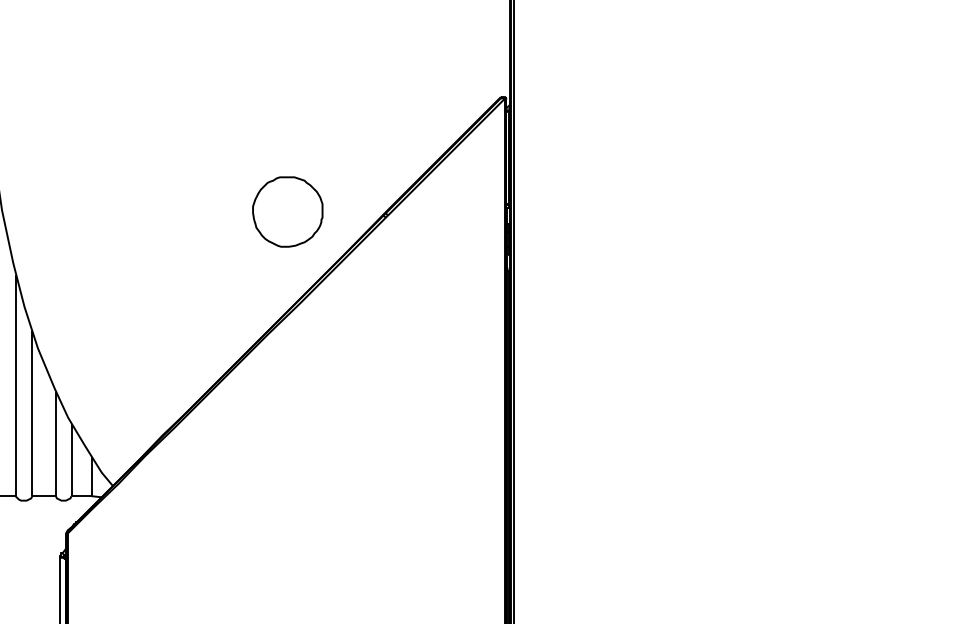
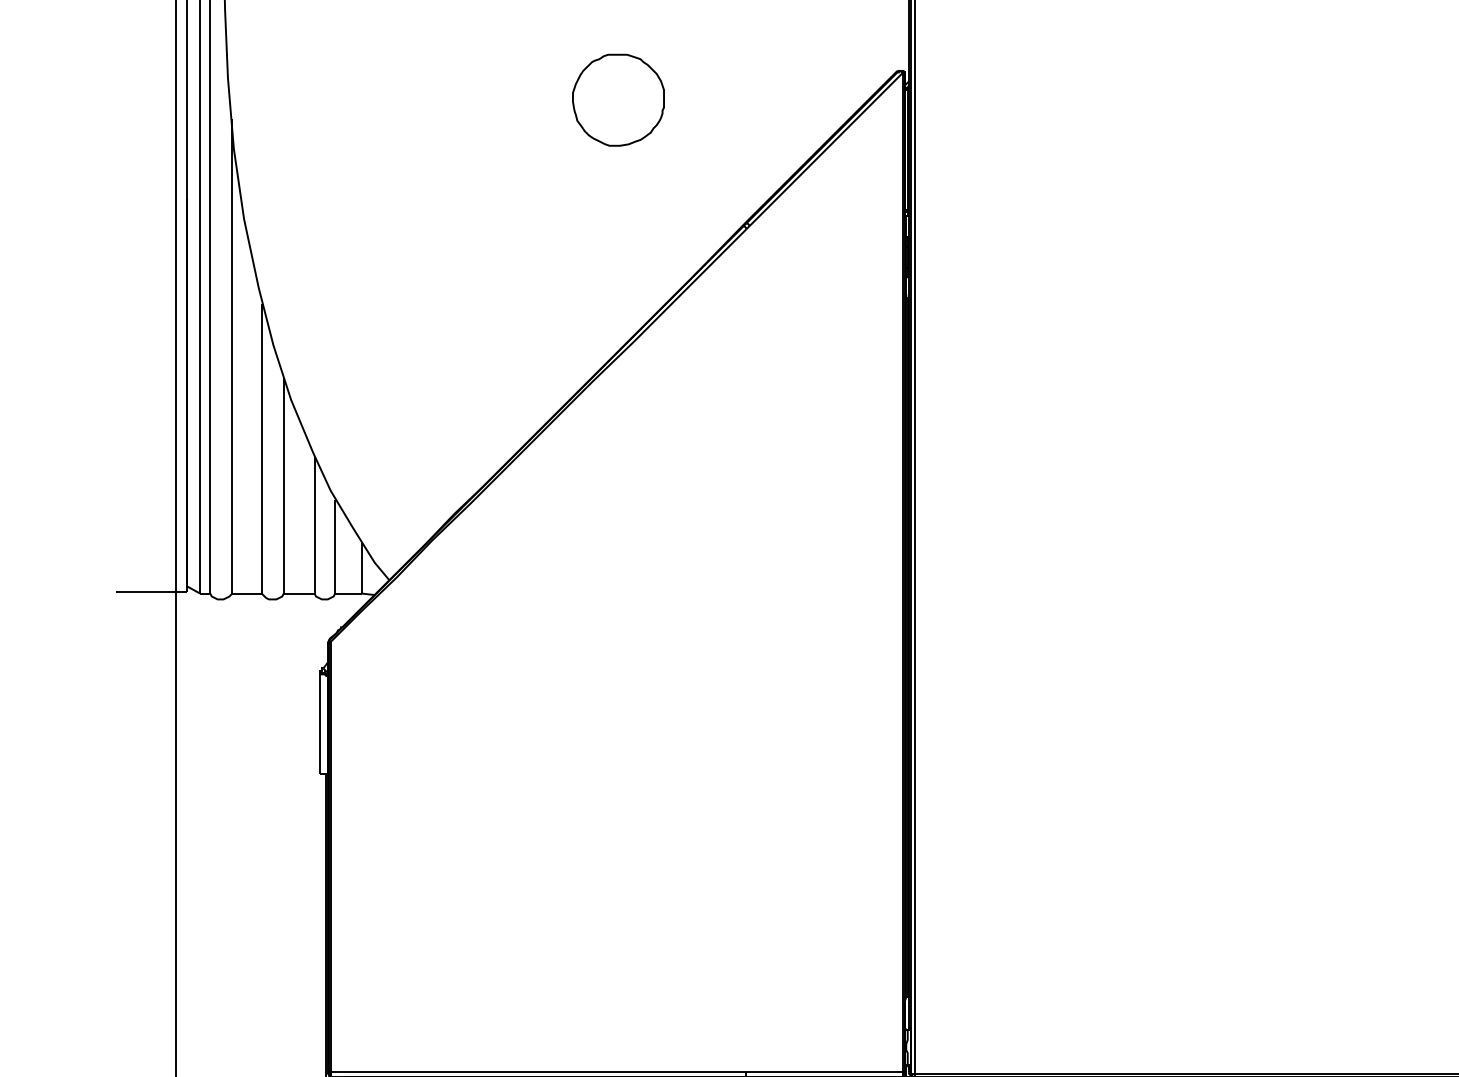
part: (287, 211) -> (618, 99), moved

